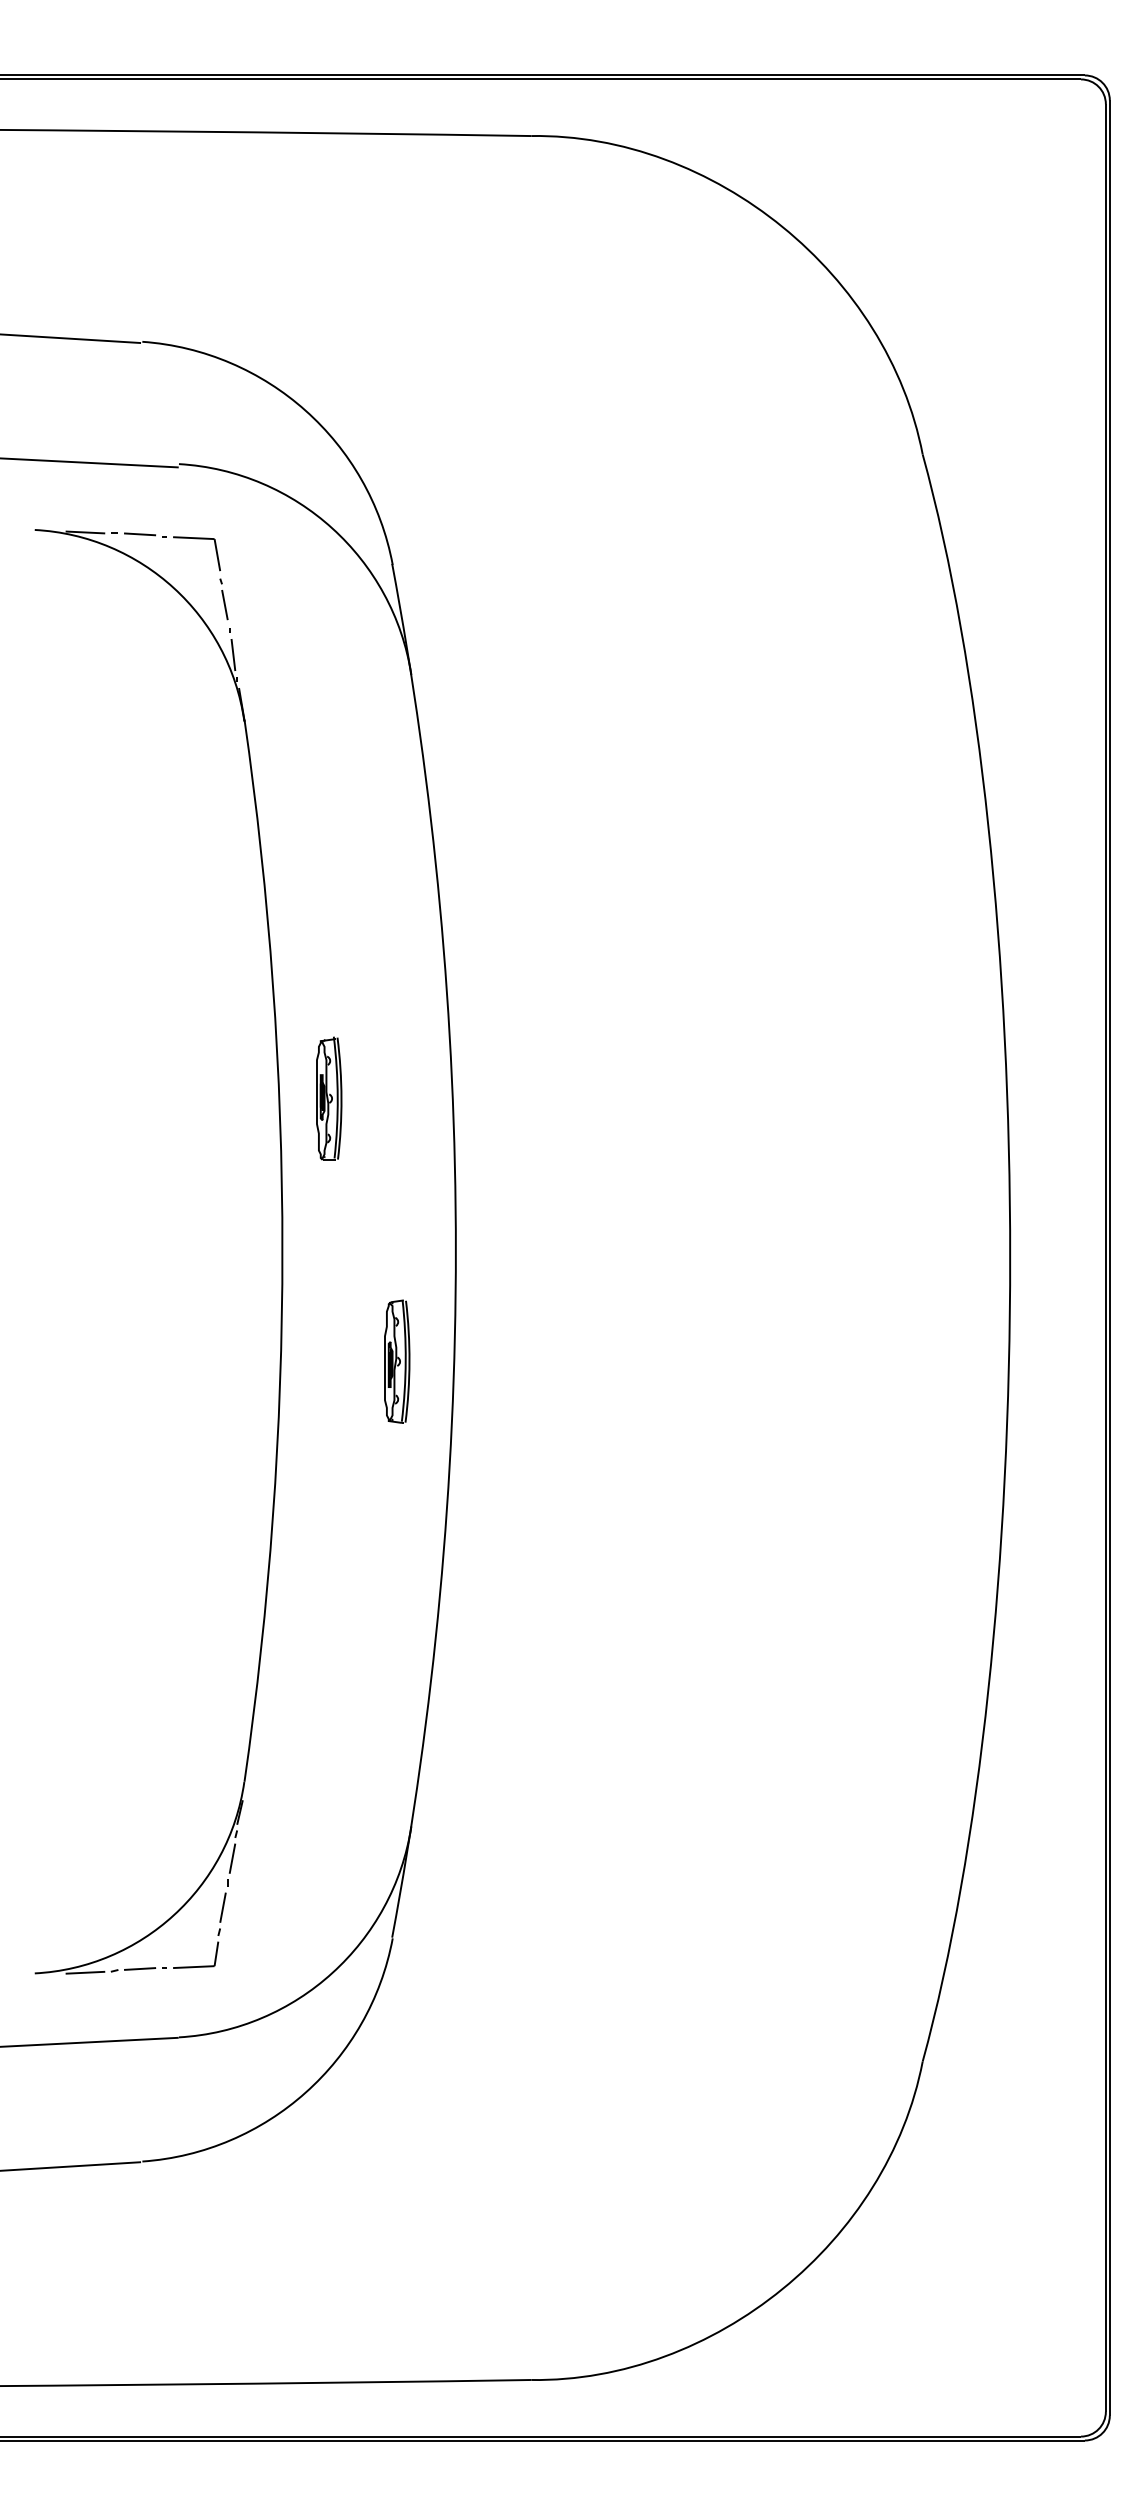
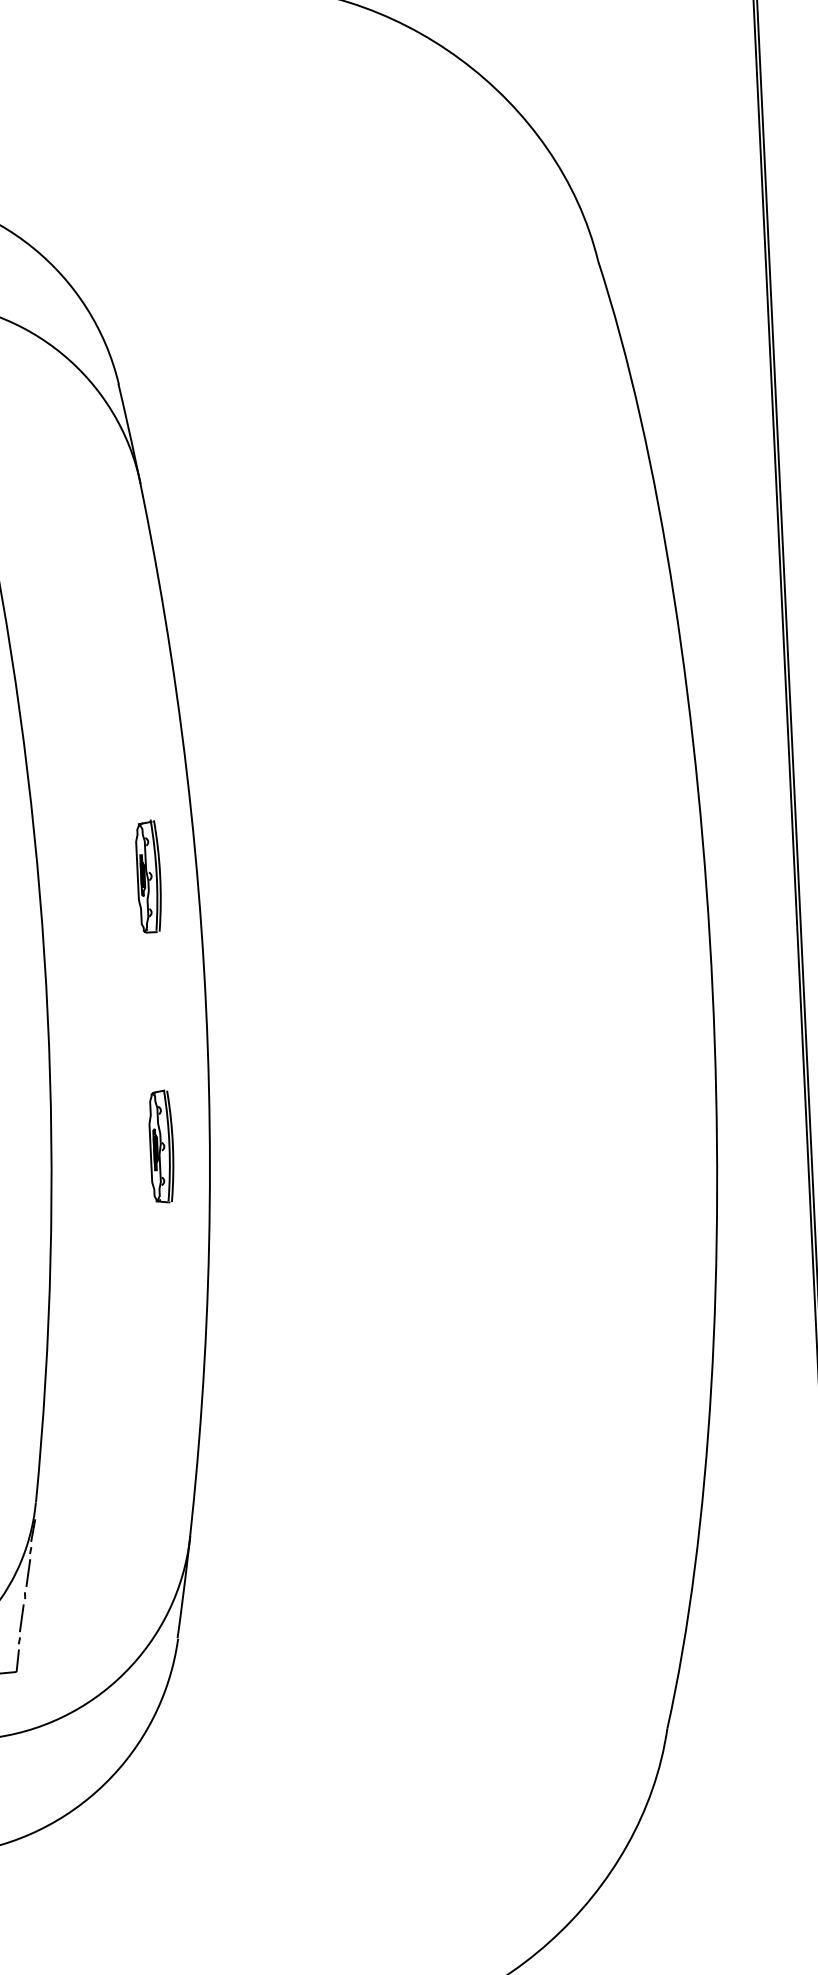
part: (329, 1098) -> (149, 876), moved
part: (397, 1361) -> (161, 1146), moved

